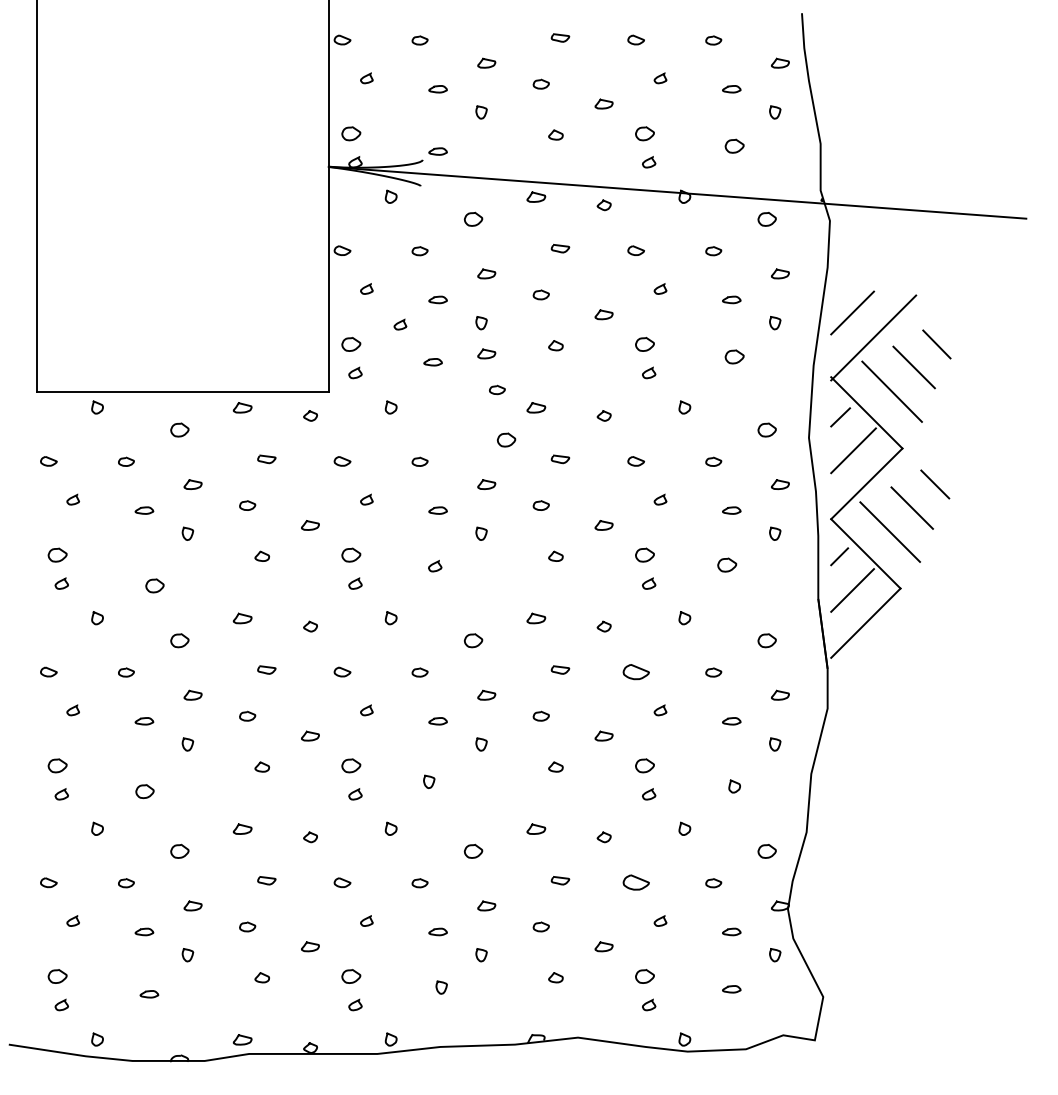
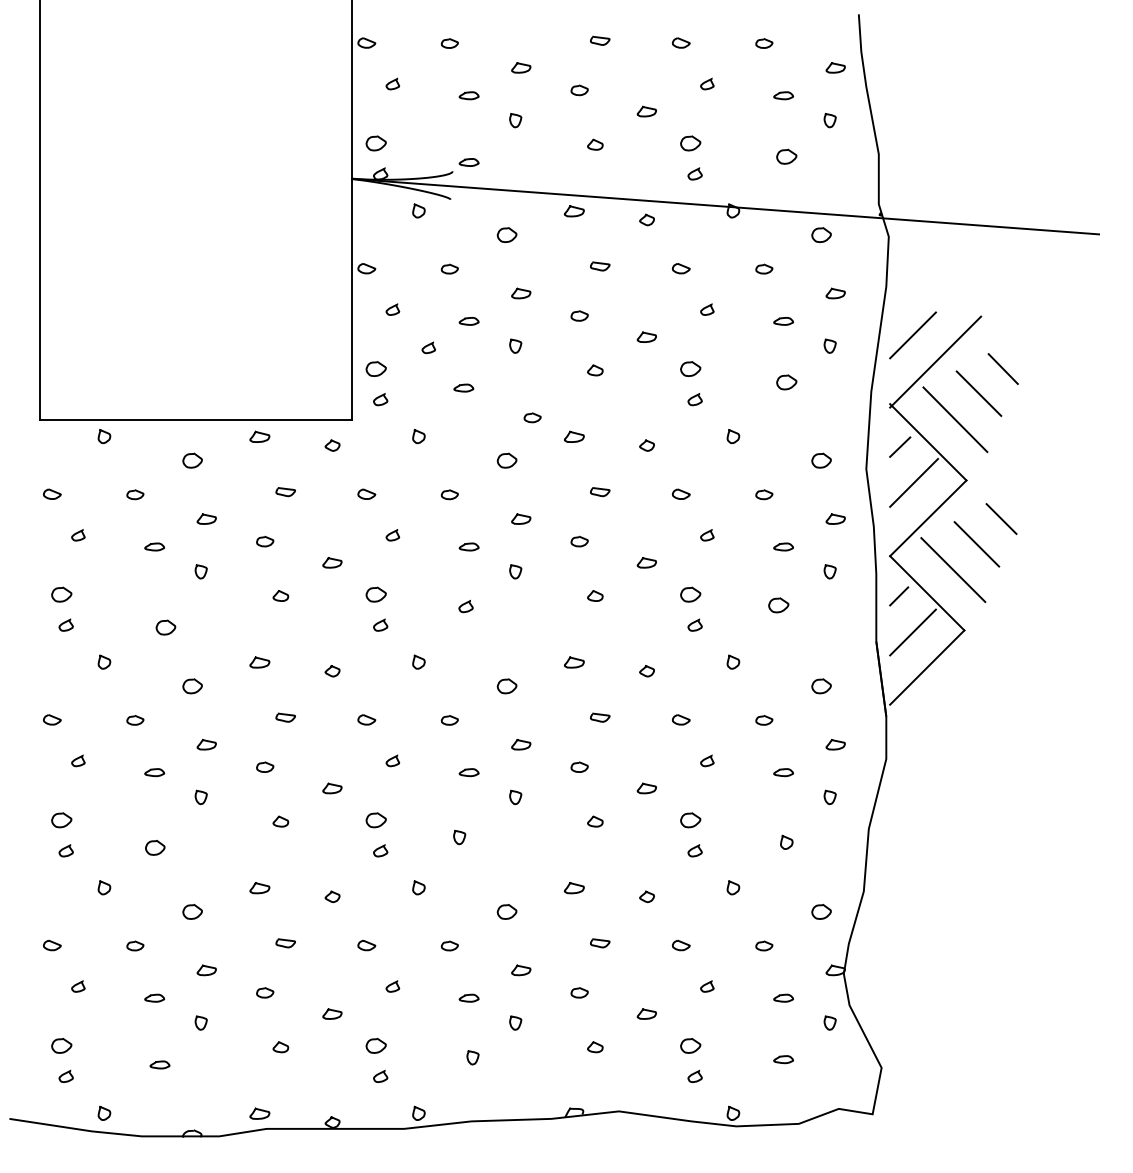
curve: (486, 351) -> (520, 376), removed
curve: (506, 434) -> (507, 454), moved
part: (635, 671) -> (680, 719), size x0.62
part: (635, 882) -> (680, 945), size x0.62

